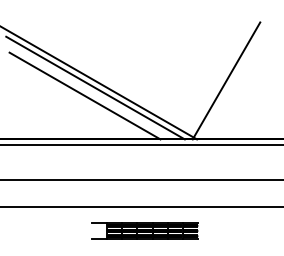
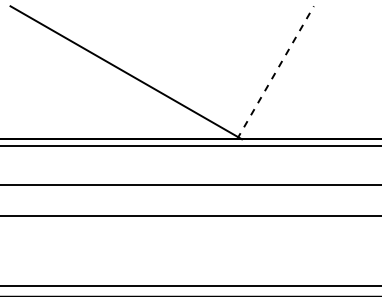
line: (226, 80) -> (275, 72), solid -> dashed
line: (95, 87) -> (126, 80), removed
line: (84, 95) -> (114, 89), removed
part: (144, 231) -> (182, 243), removed

